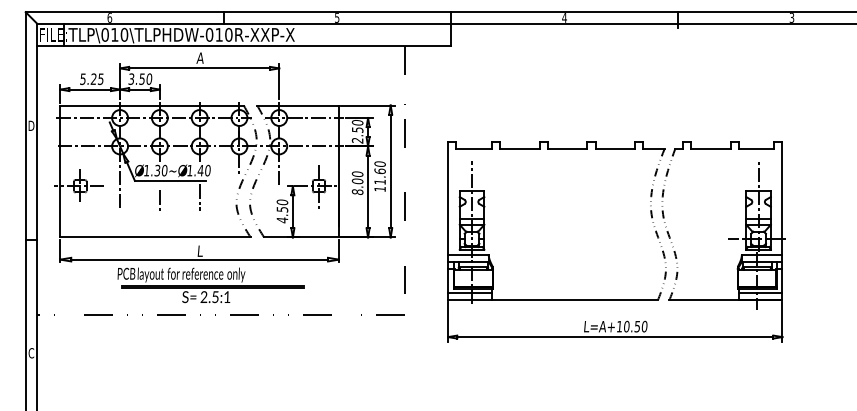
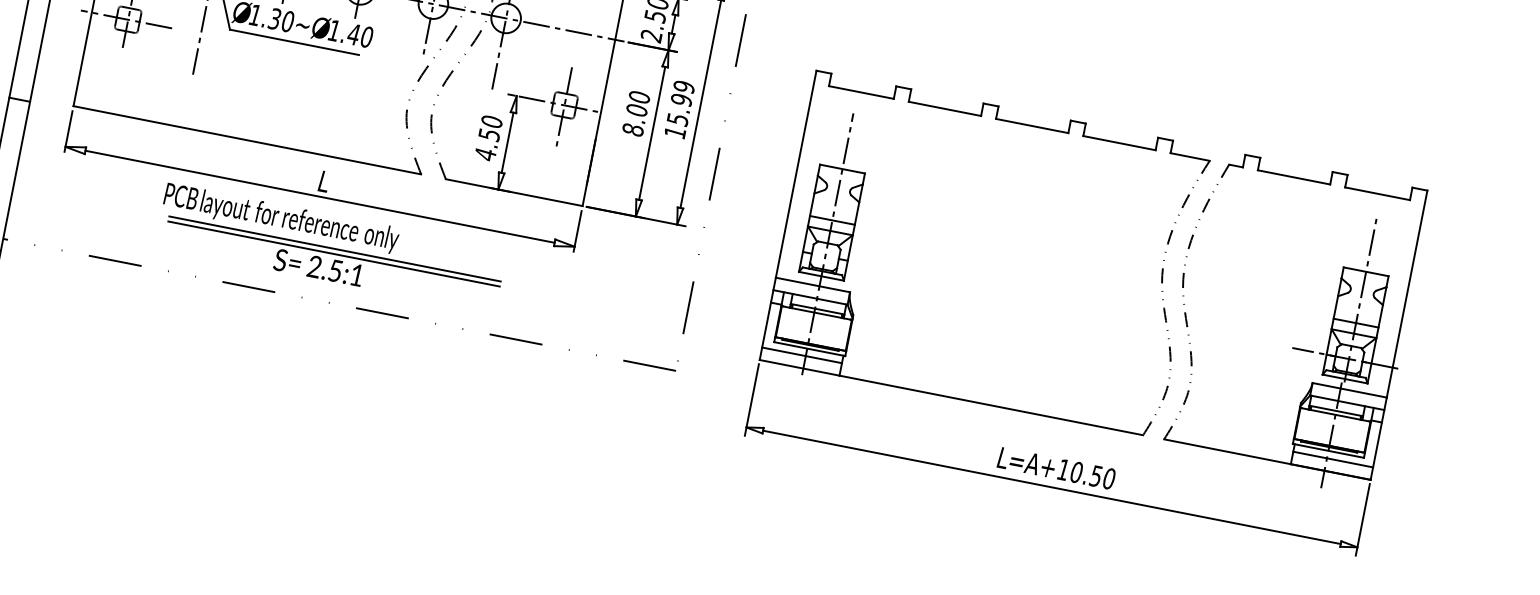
text: (379, 172) -> (679, 101), 11.60 -> 15.99
line: (199, 197) -> (342, 83), removed
line: (159, 200) -> (267, 74), removed

